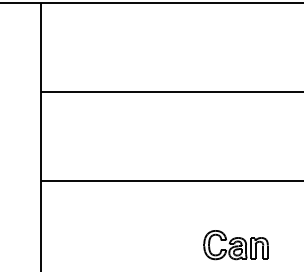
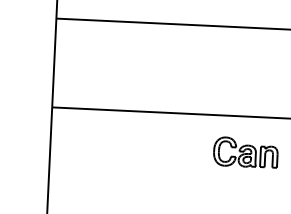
part: (235, 245) -> (245, 152), moved

